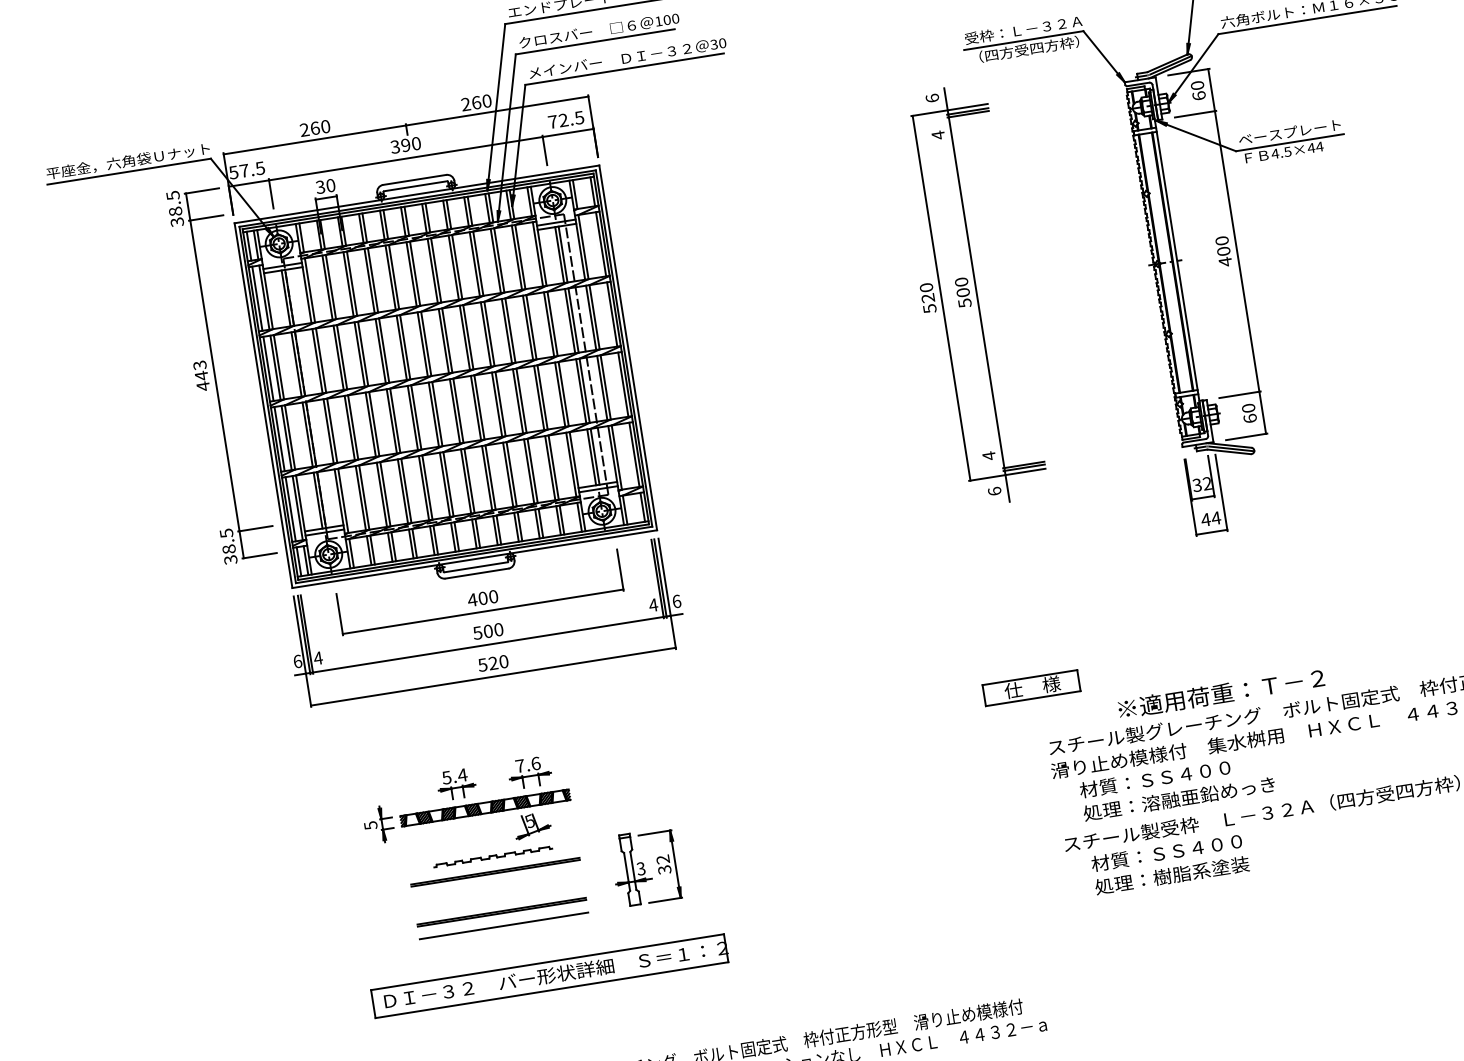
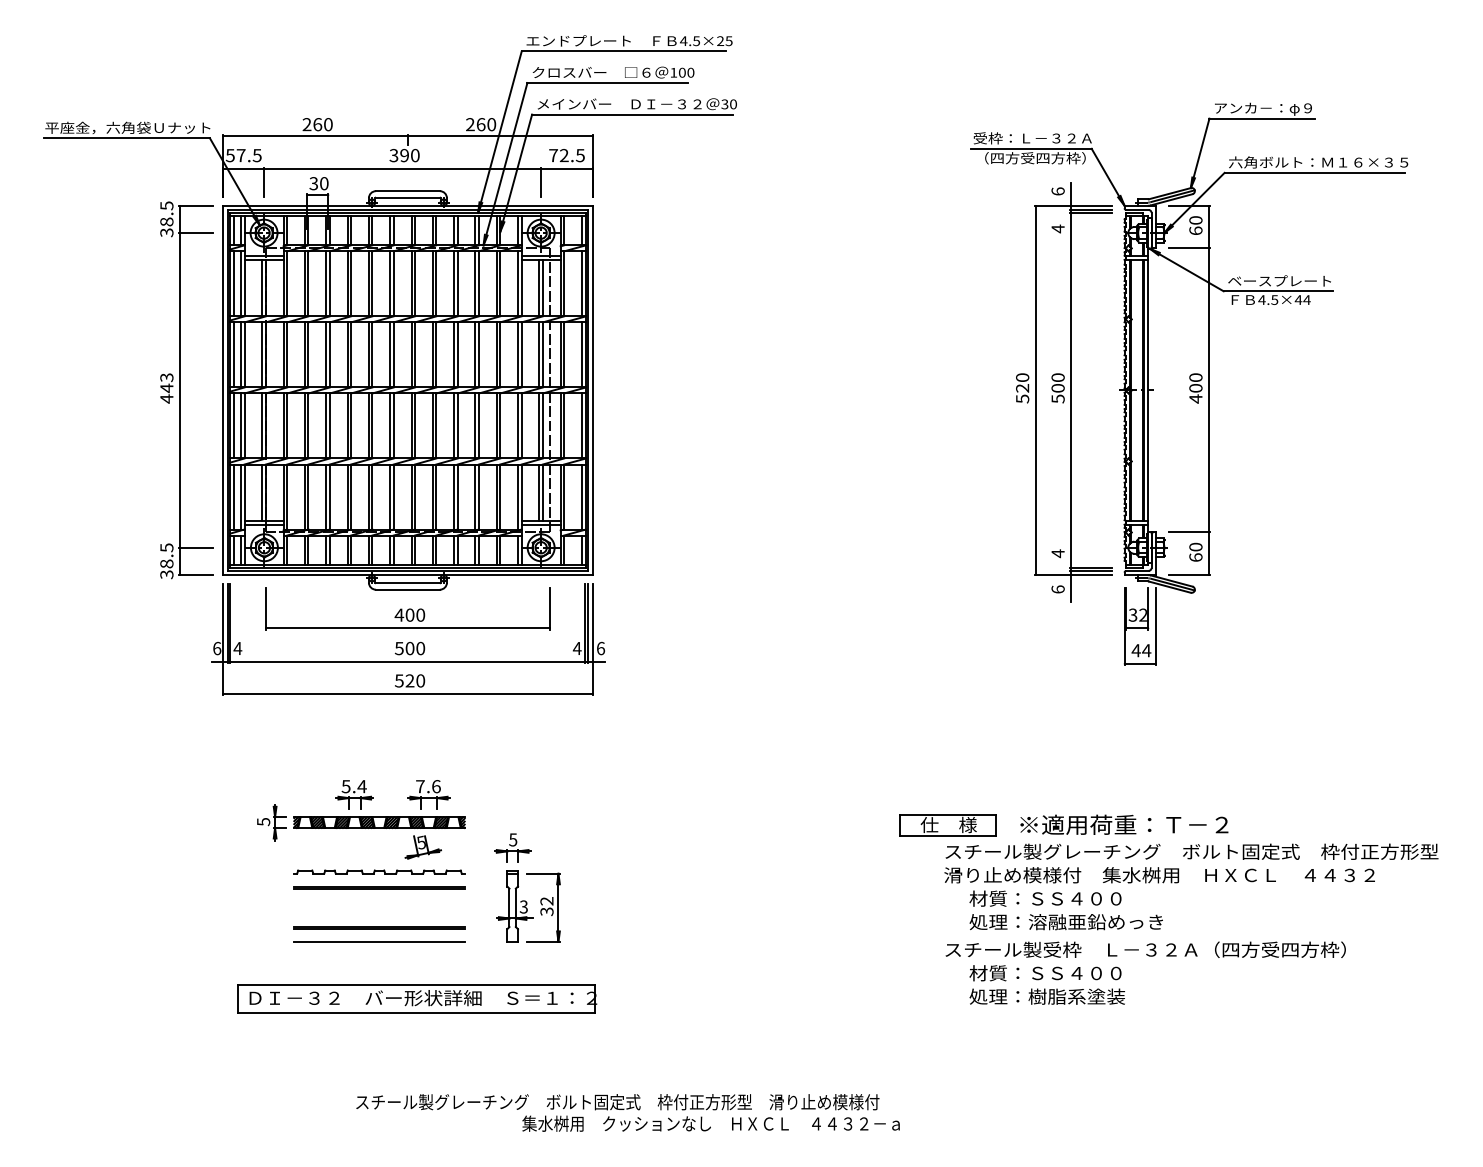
part: (970, 295) -> (1064, 392), moved
part: (221, 374) -> (186, 390), moved
part: (1031, 688) -> (947, 825), moved
part: (620, 811) -> (512, 847), added
part: (493, 856) -> (379, 871), size x1.43

